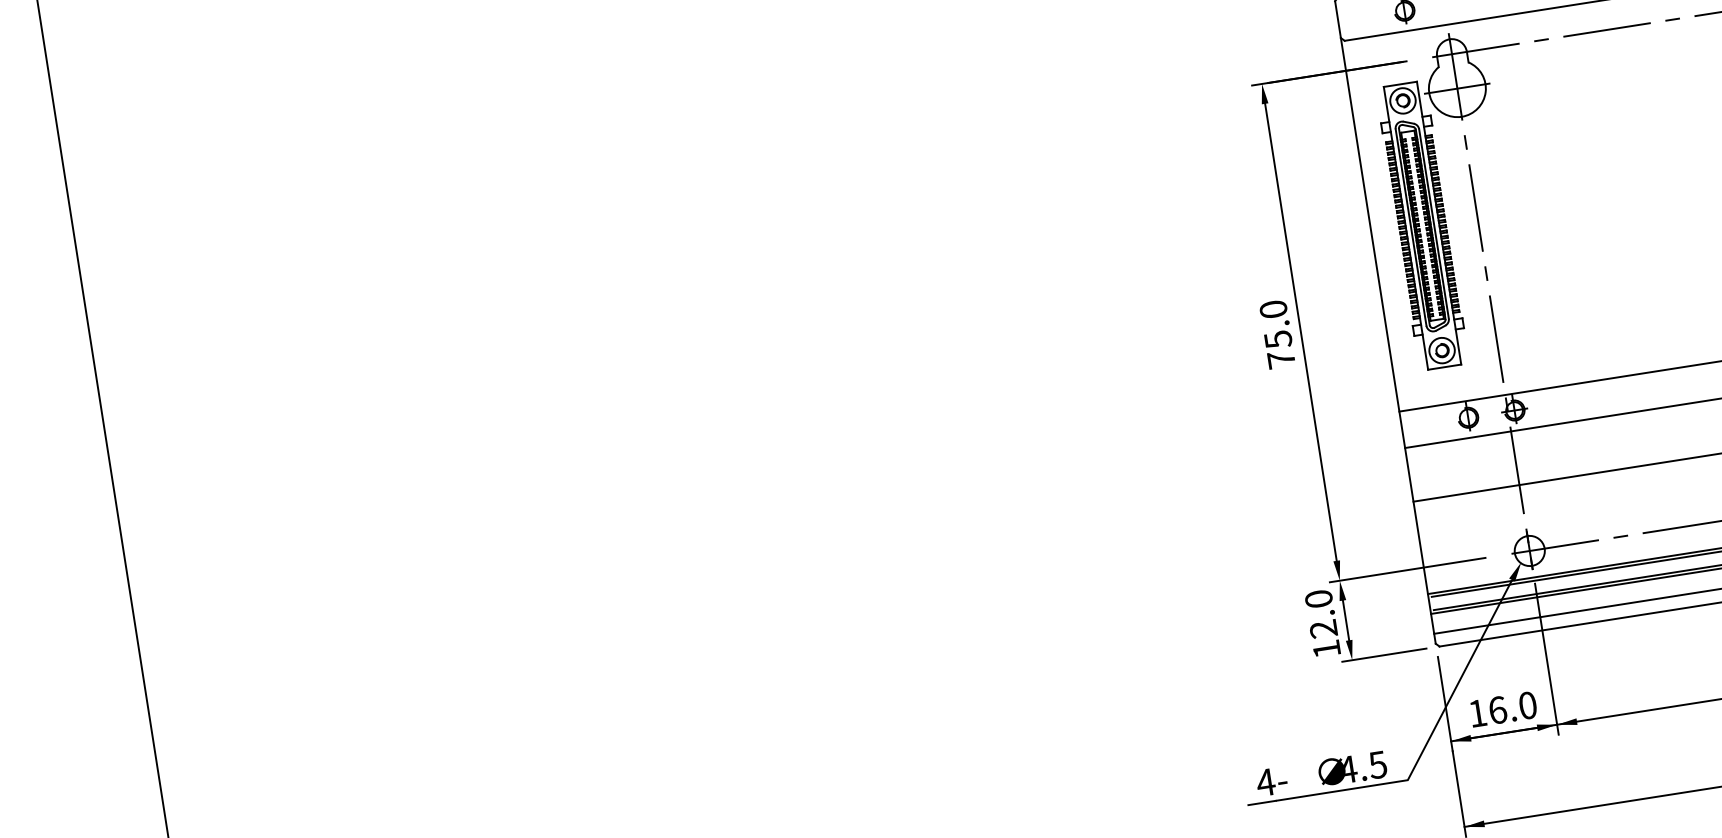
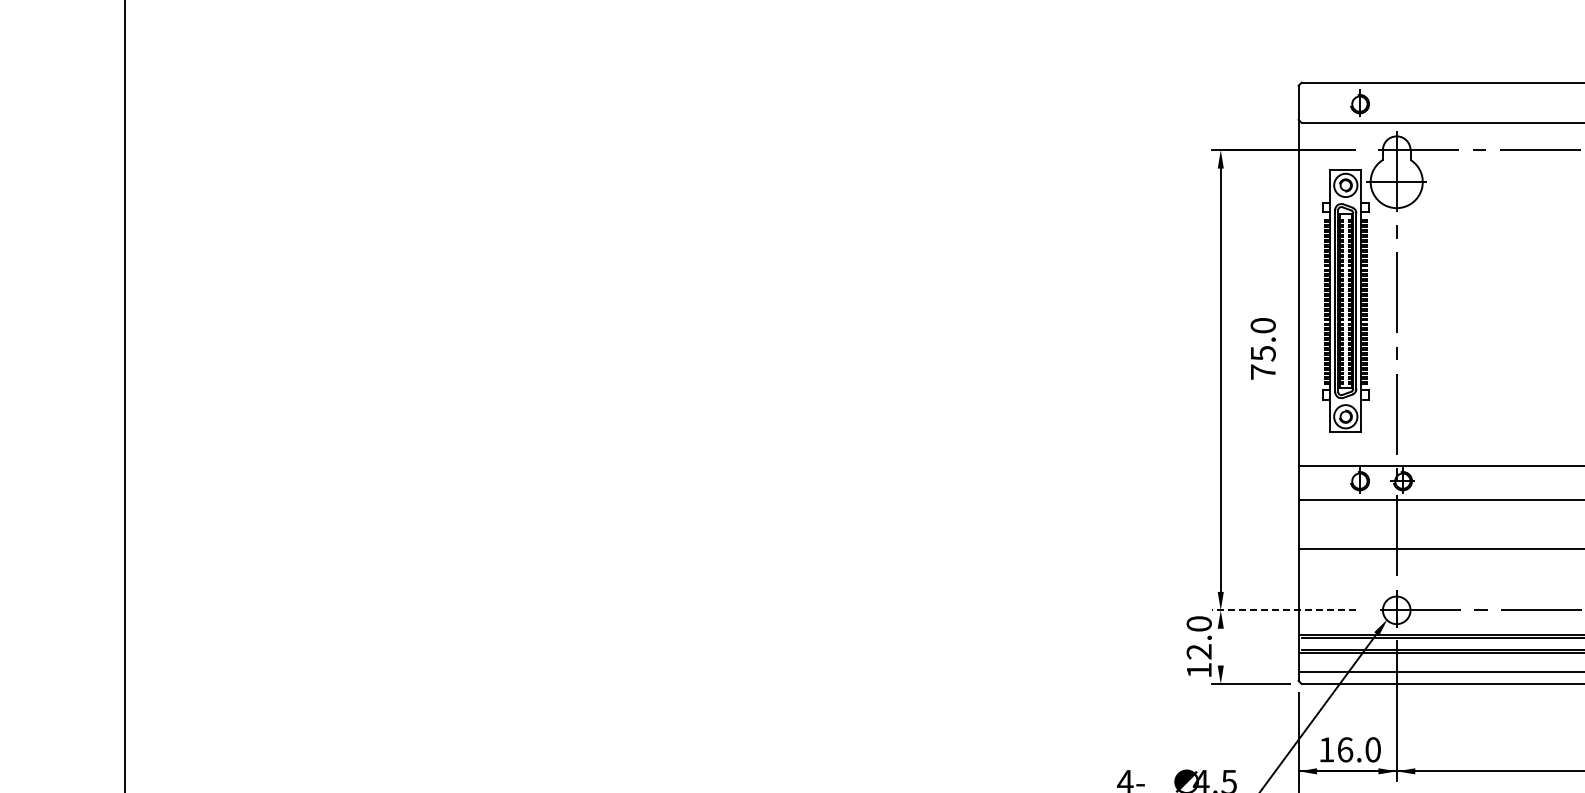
text: (1276, 334) -> (1262, 348), moved
line: (1407, 570) -> (1283, 610), solid -> dashed
line: (1345, 619) -> (1220, 646), removed

